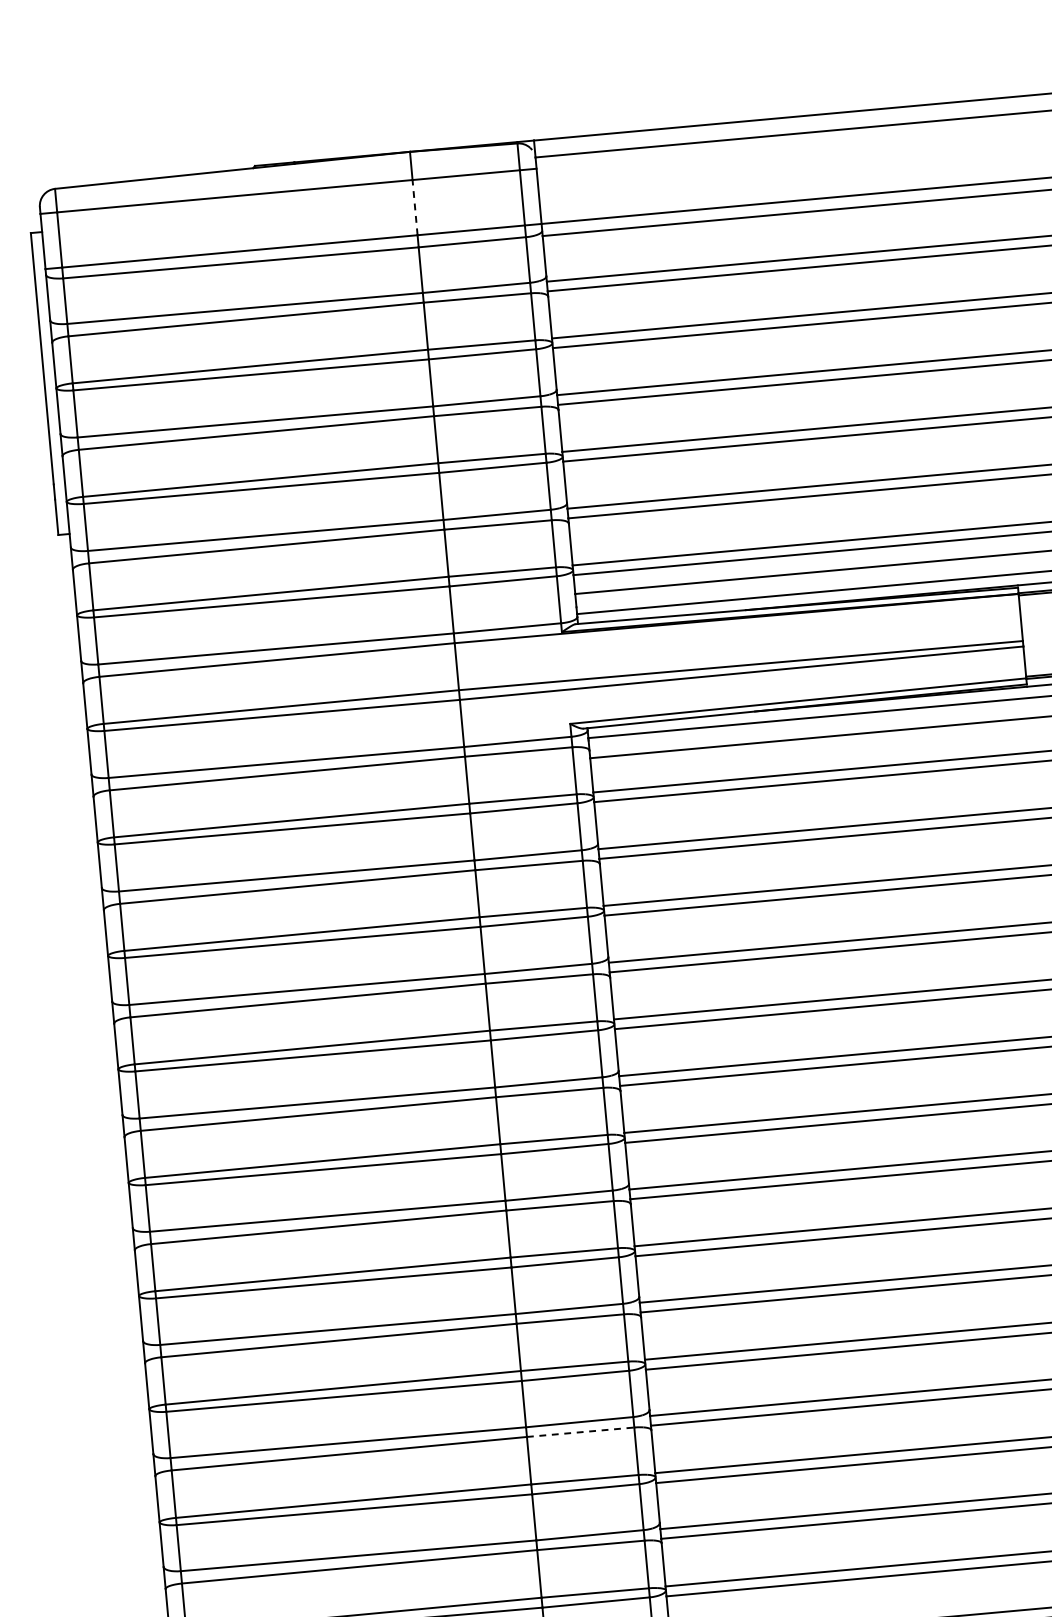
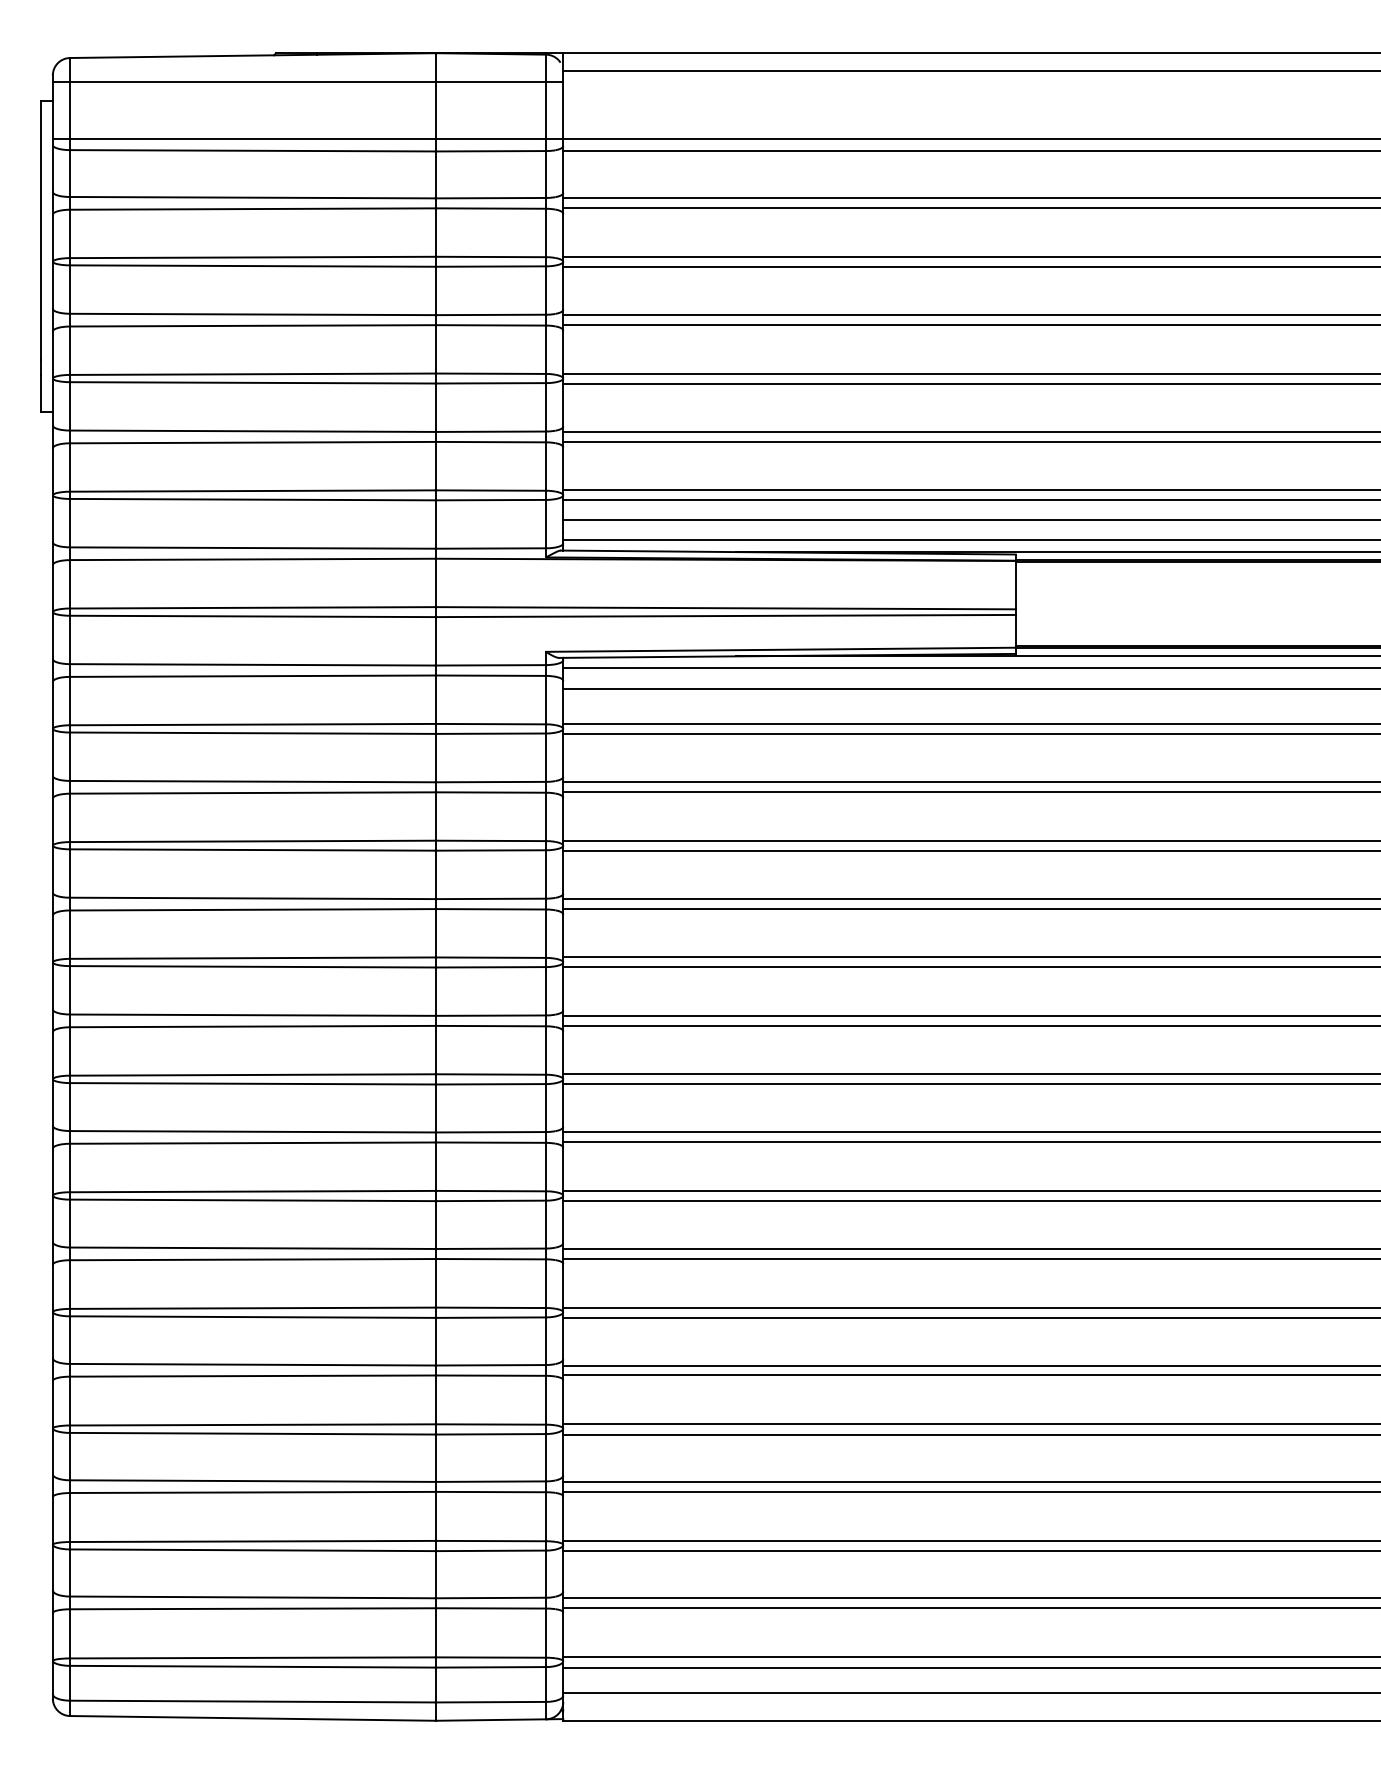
line: (414, 207) -> (435, 110), dashed -> solid
line: (581, 1432) -> (491, 1375), dashed -> solid

